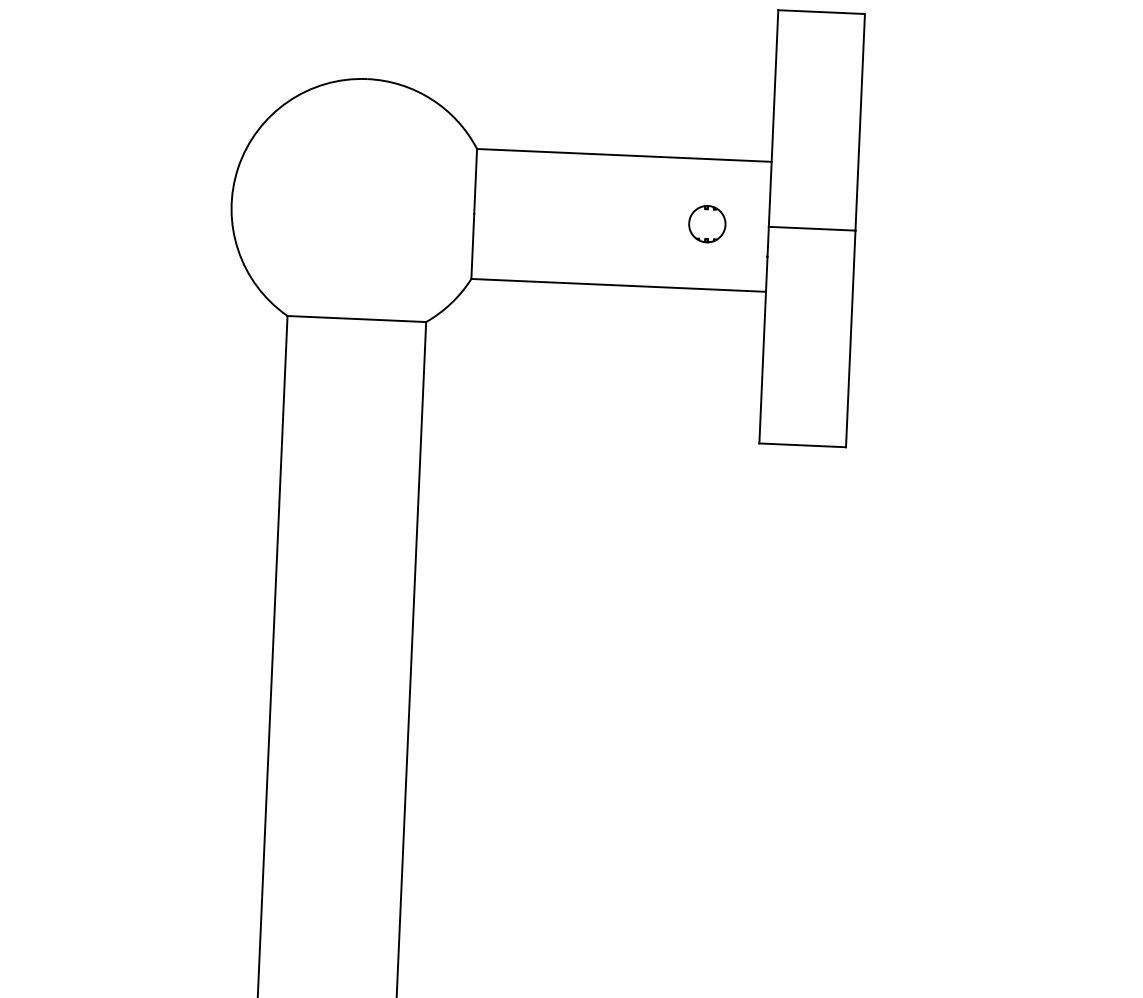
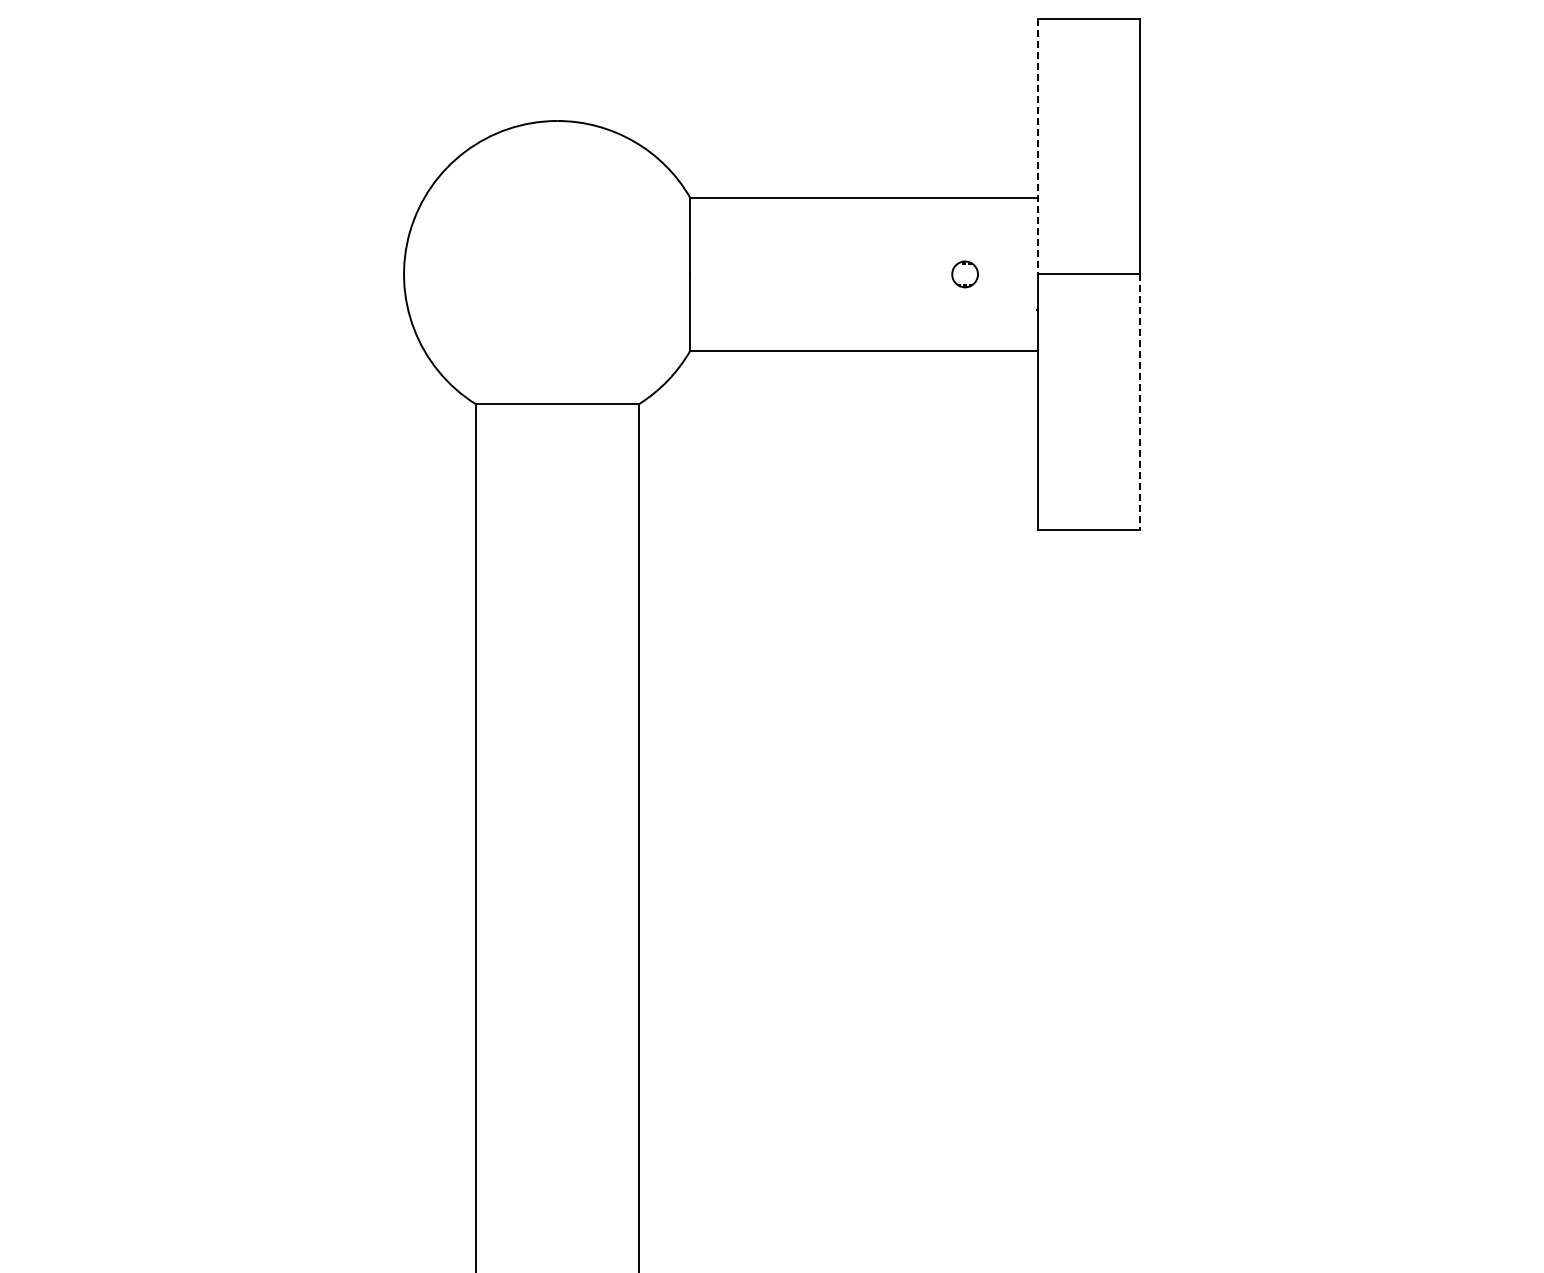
line: (773, 118) -> (1037, 146), solid -> dashed
part: (706, 224) -> (964, 274), size x0.6
line: (850, 339) -> (1139, 402), solid -> dashed

